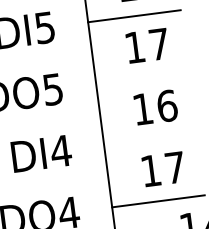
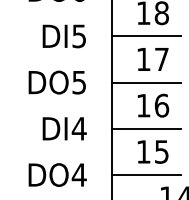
line: (141, 77) -> (145, 82), added
line: (149, 139) -> (145, 128), added
text: (174, 167) -> (161, 151), 17 -> 15

